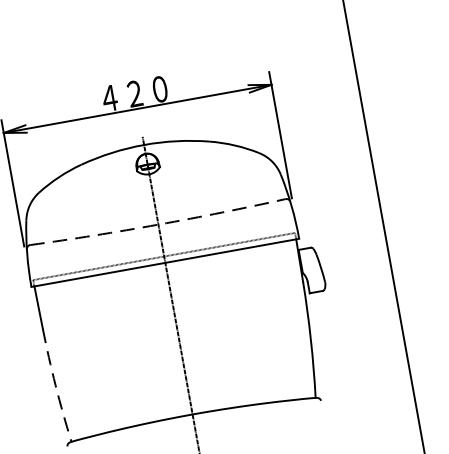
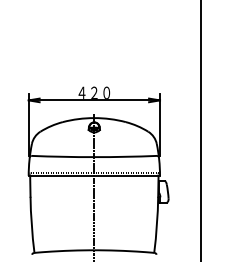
arc: (158, 225) -> (94, 157), dashed -> solid
arc: (54, 384) -> (31, 224), dashed -> solid

